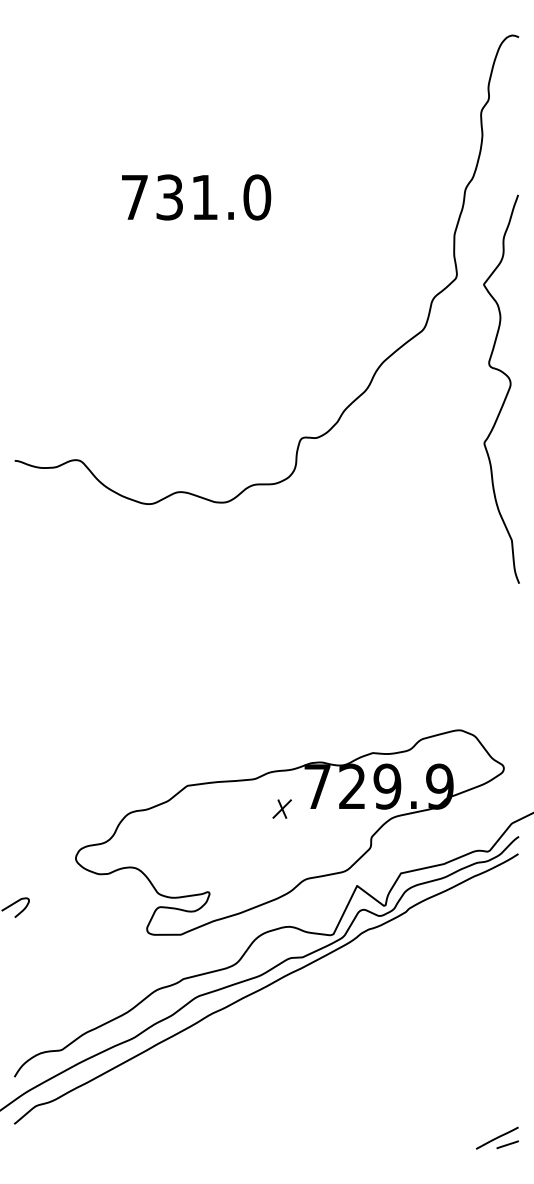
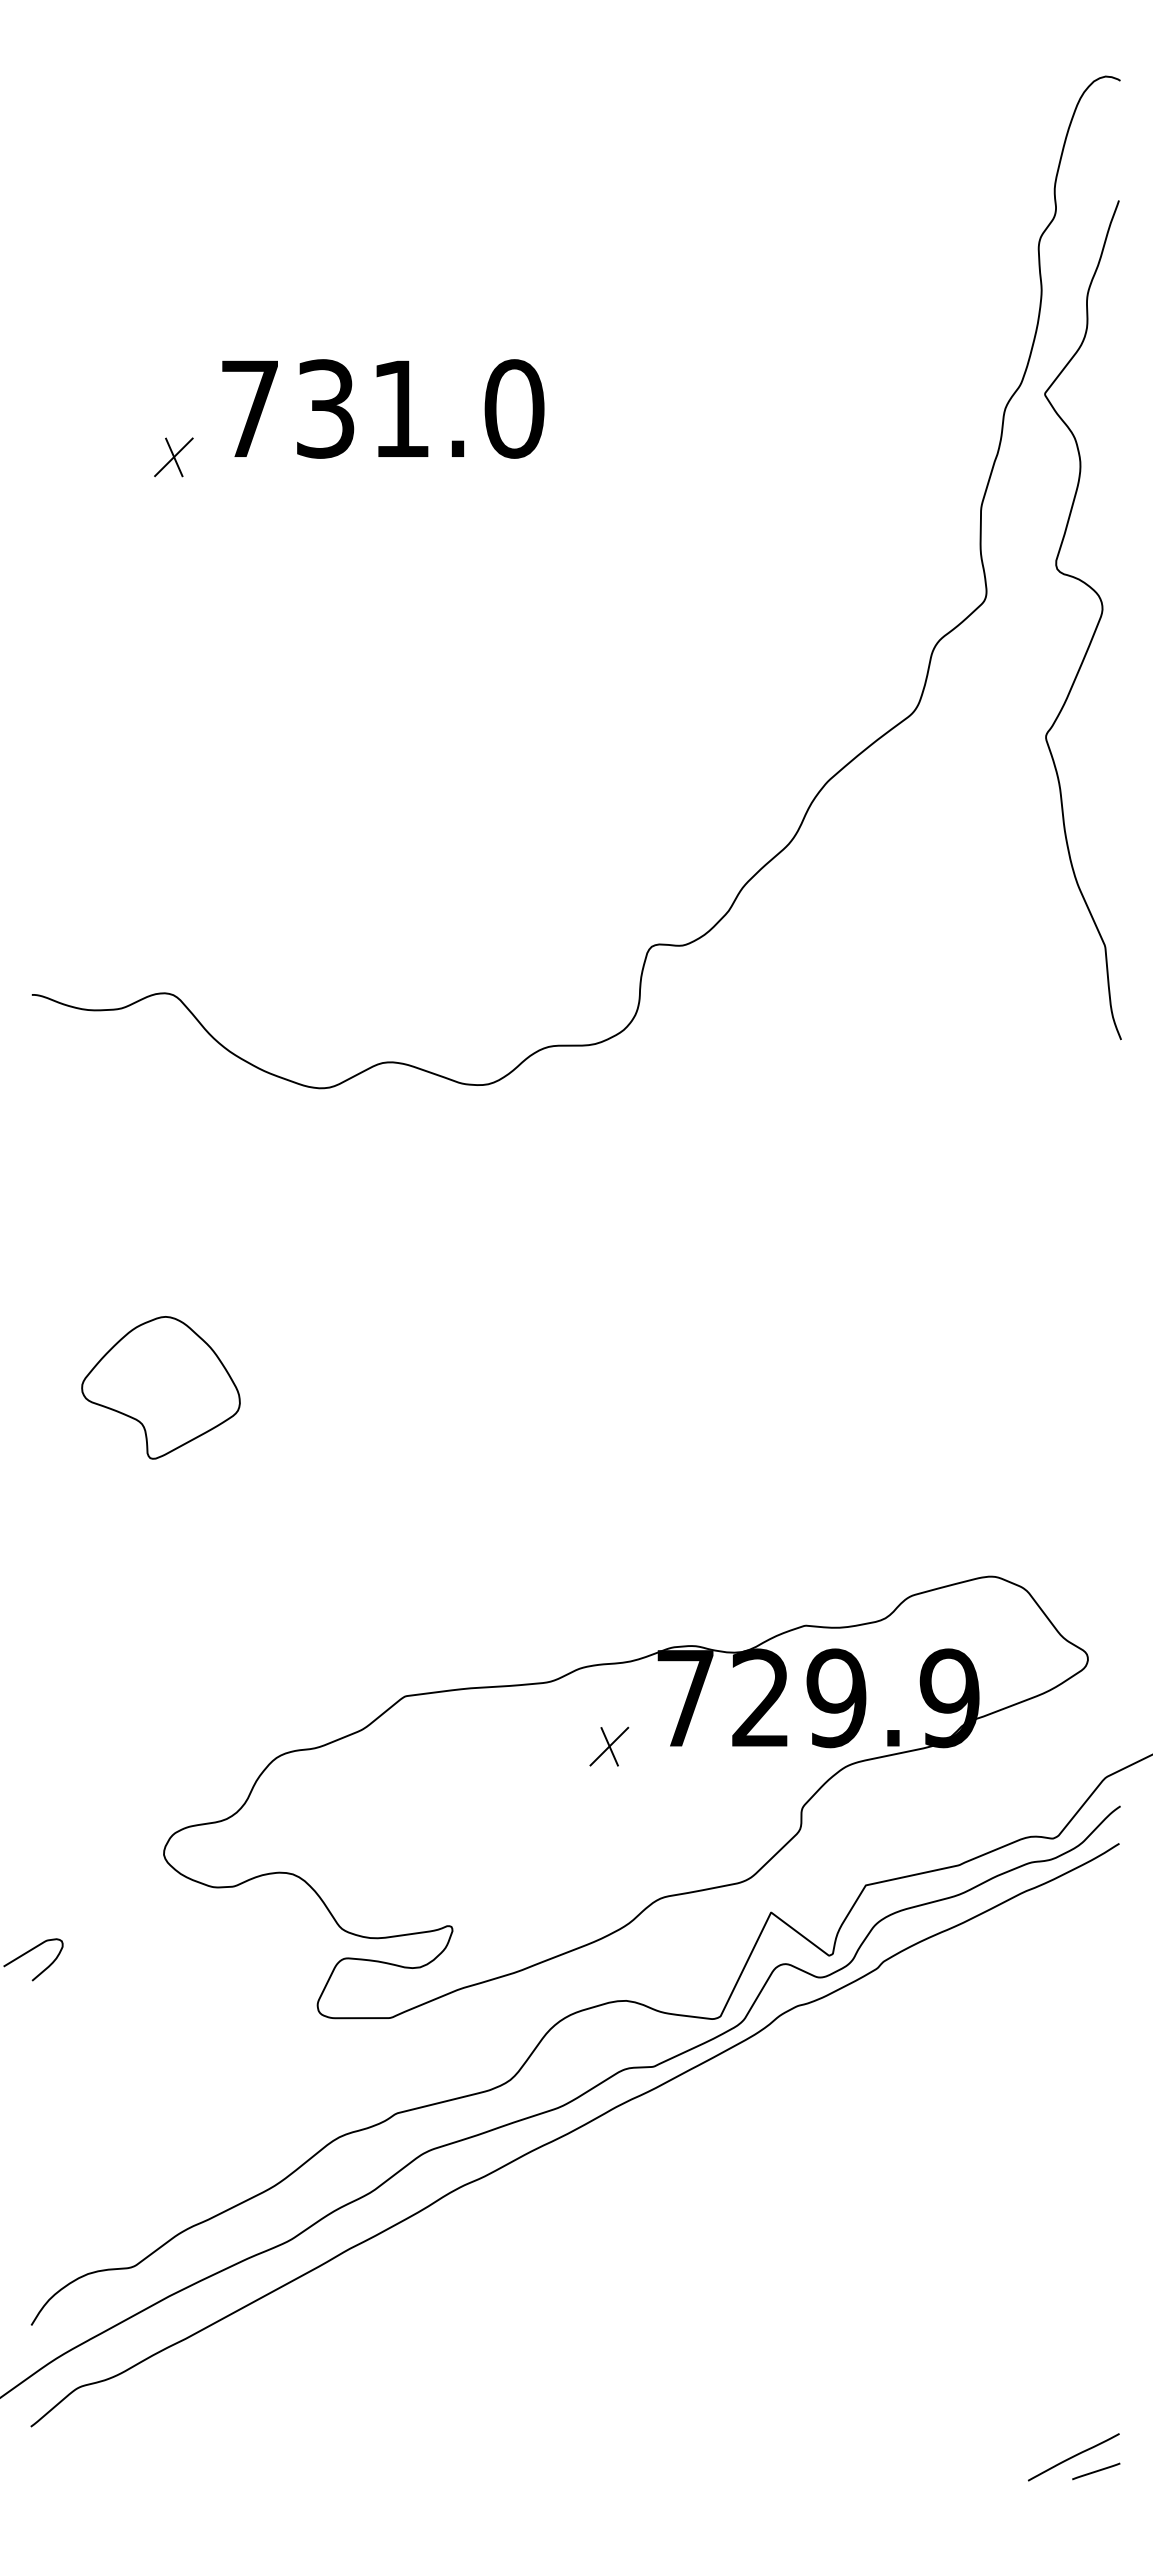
text: (196, 197) -> (383, 409), moved
part: (80, 211) -> (173, 456), added
curve: (507, 390) -> (1095, 622), moved
part: (74, 642) -> (160, 1387), added

